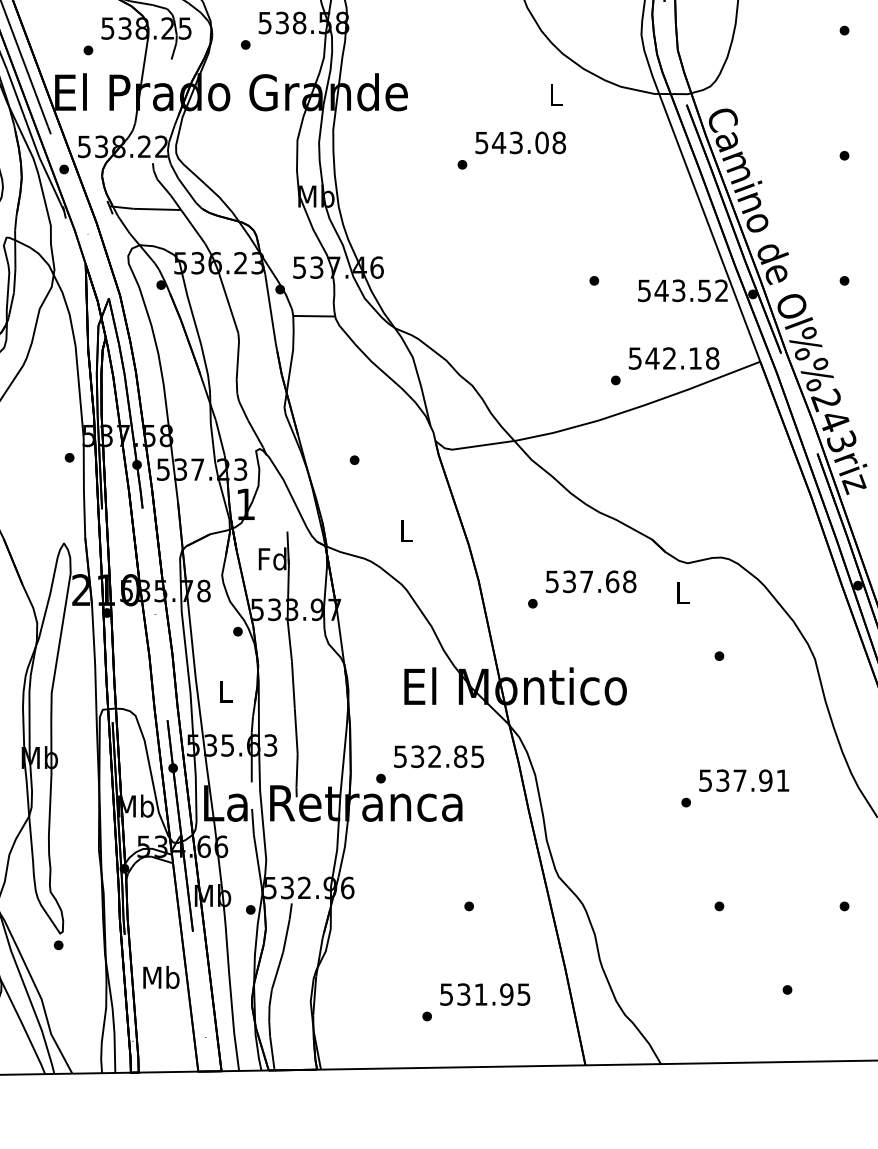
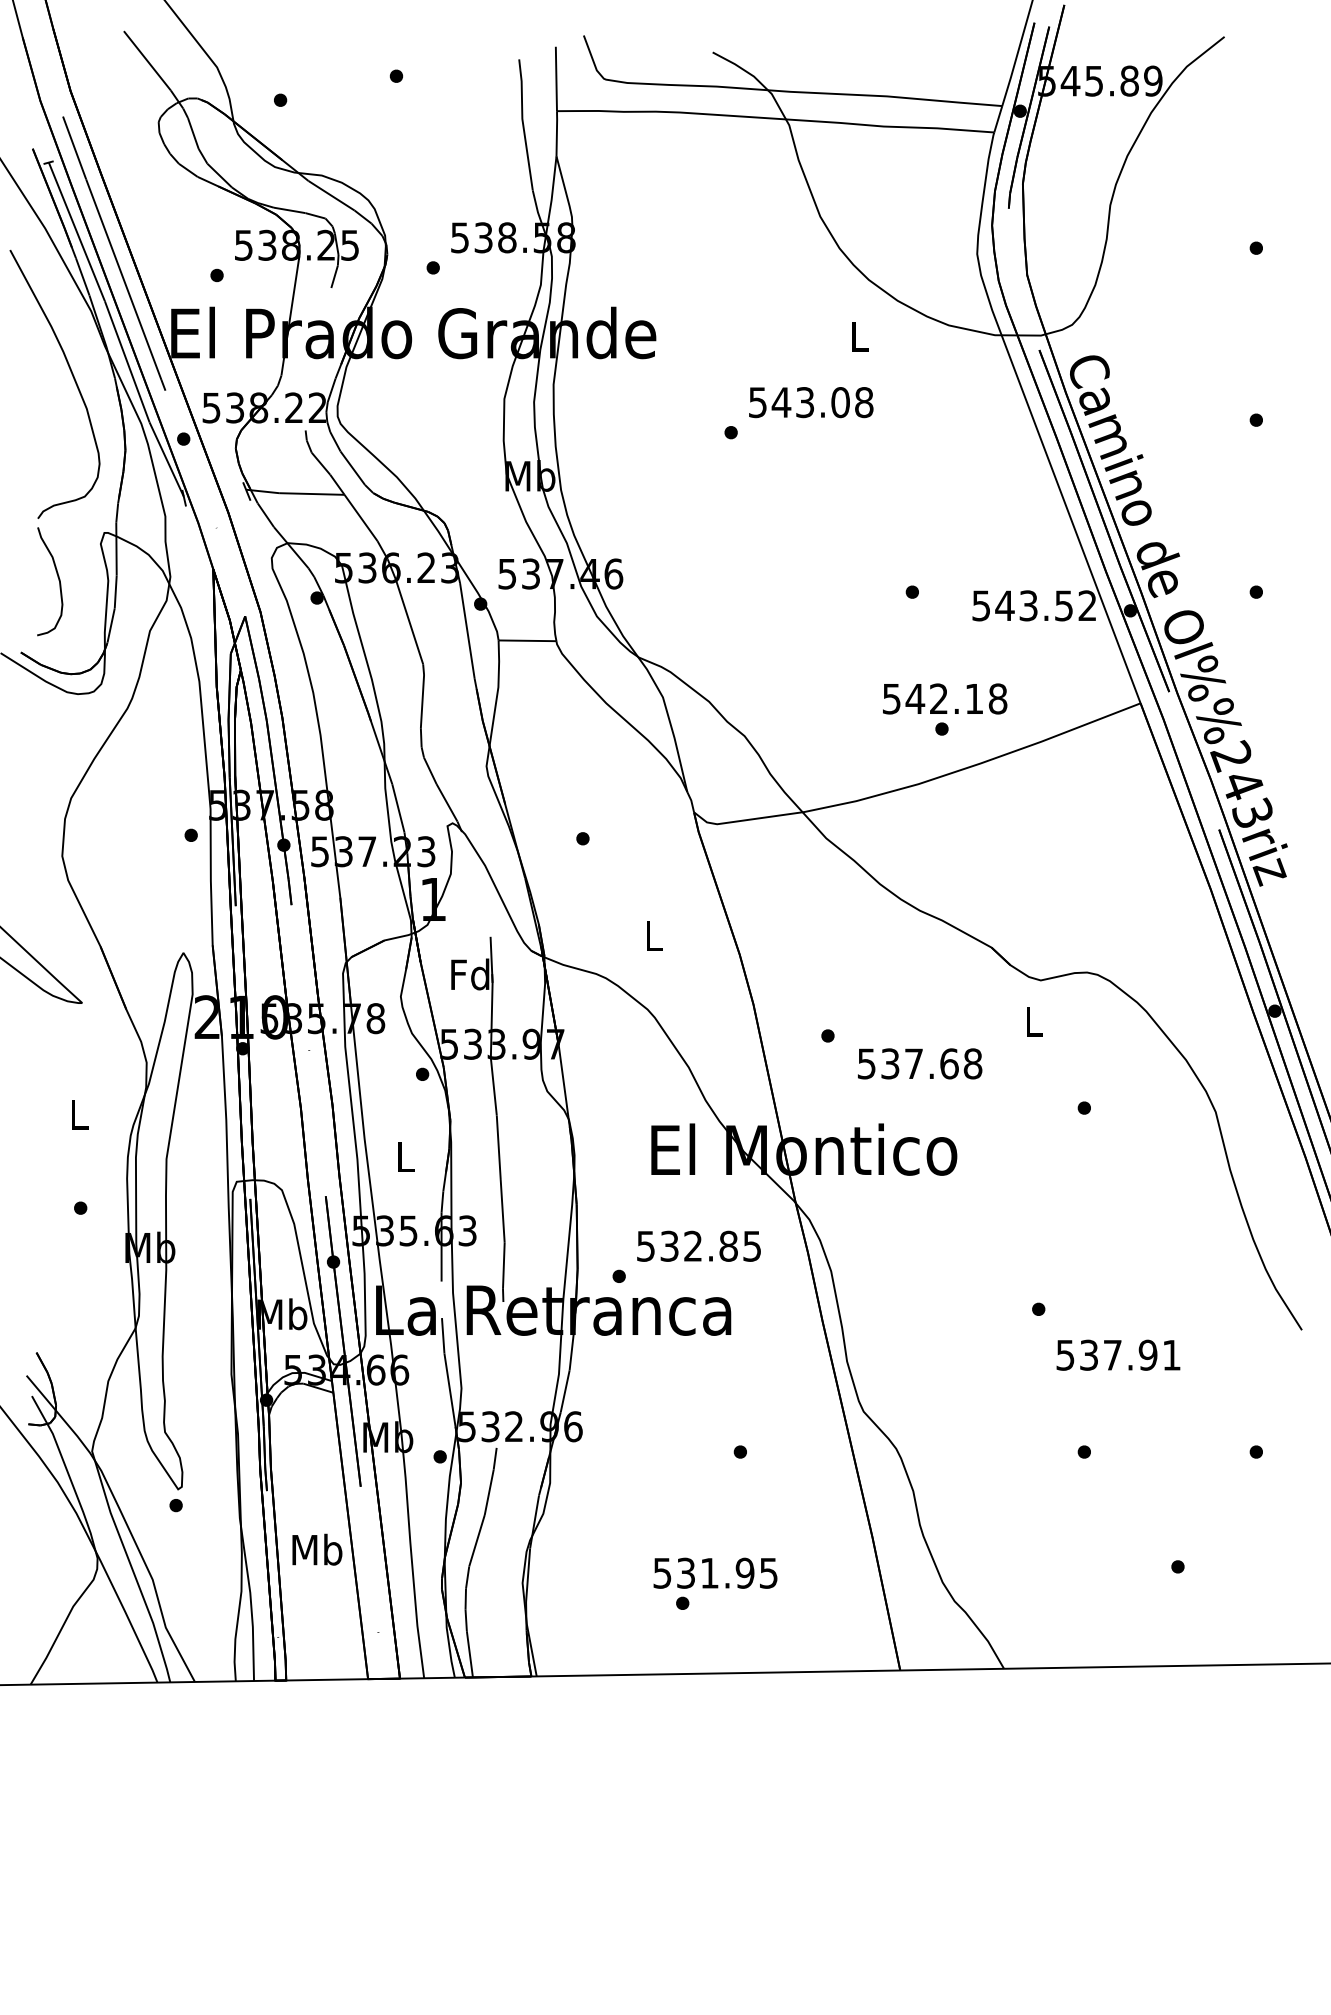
text: (674, 358) -> (945, 698), moved
text: (591, 581) -> (920, 1063), moved
text: (744, 780) -> (1118, 1354), moved
text: (485, 994) -> (715, 1572), moved

